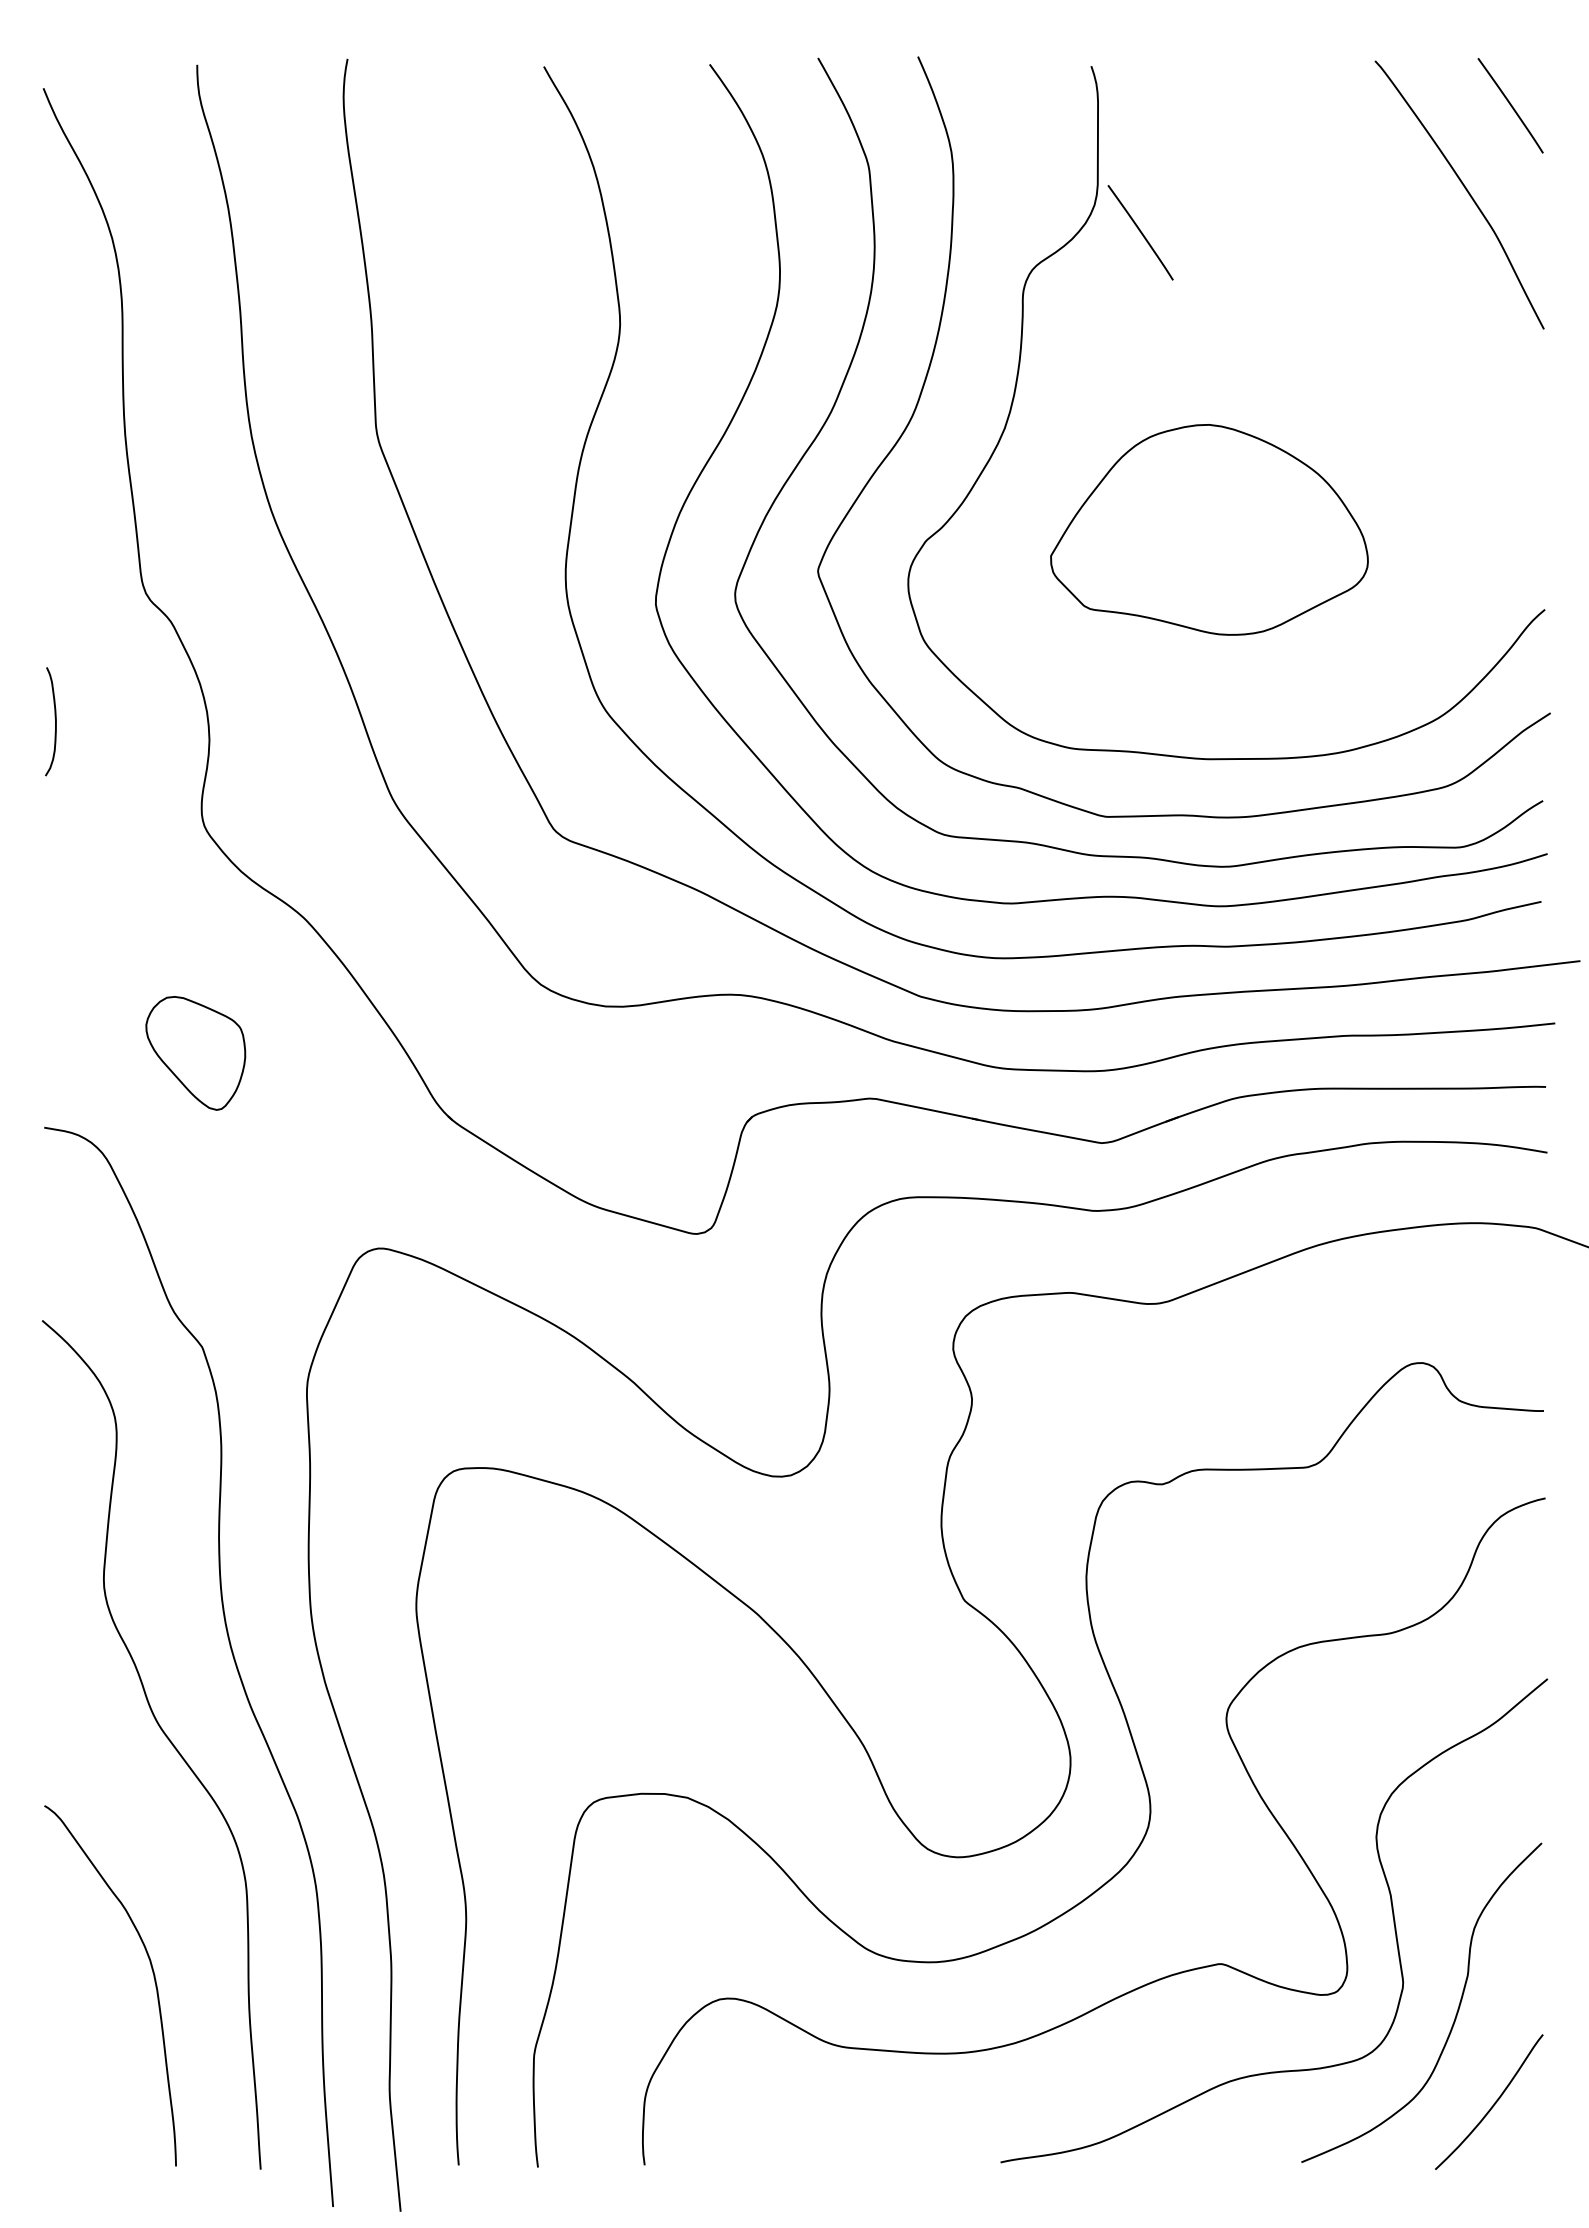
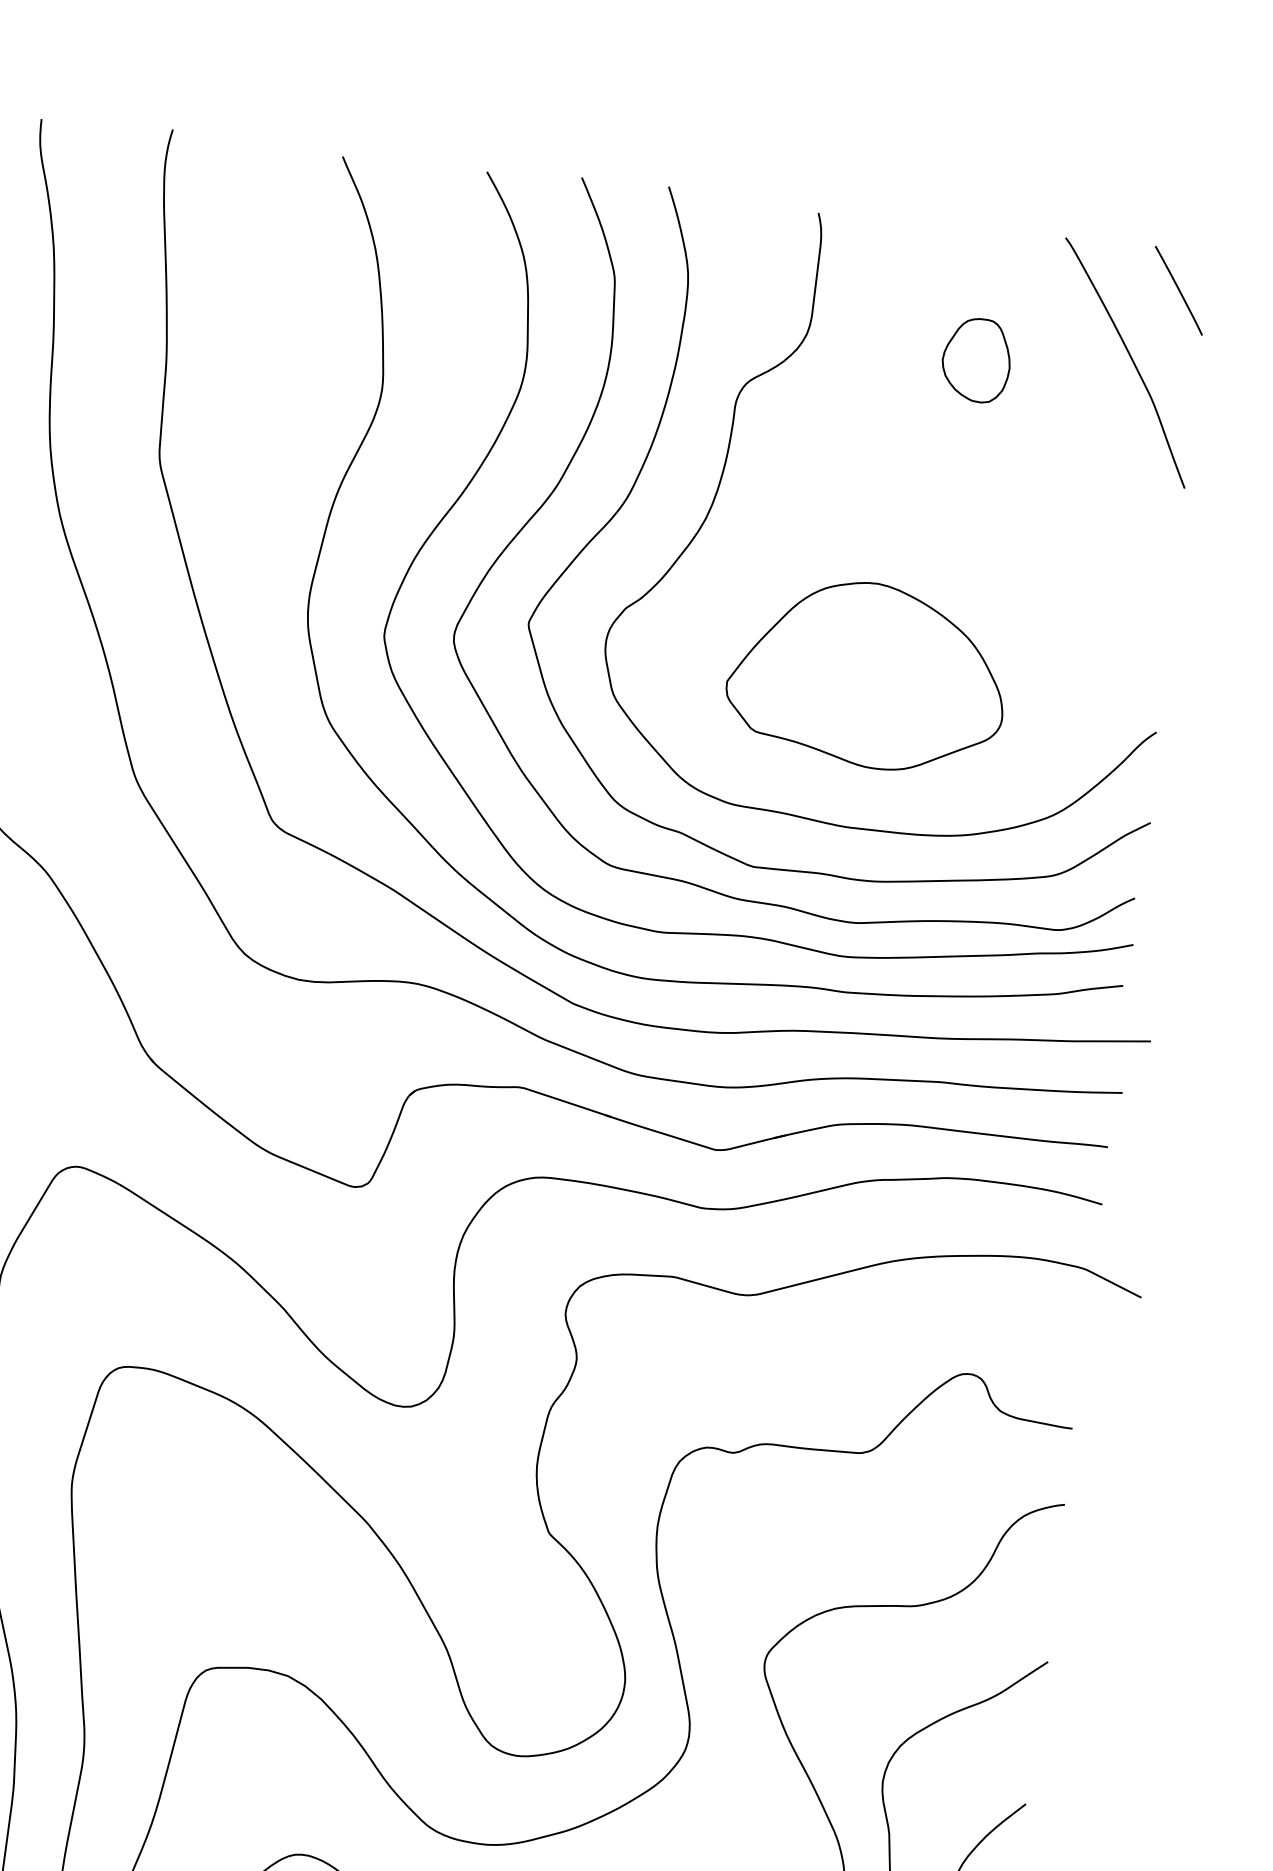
part: (1290, 211) -> (976, 359), added
line: (1140, 232) -> (844, 362), removed
part: (1209, 529) -> (867, 674), moved

